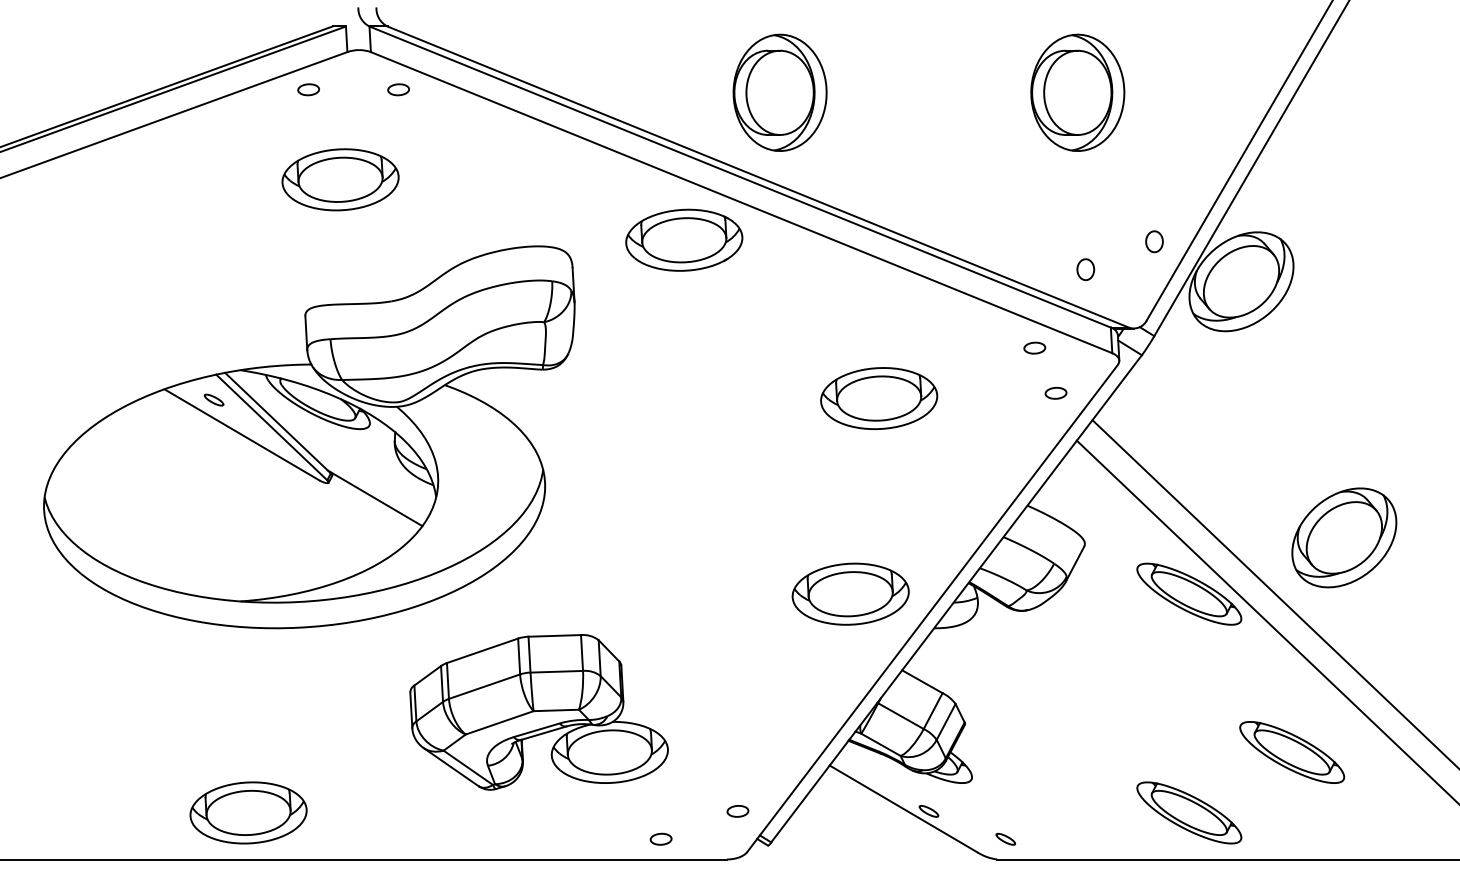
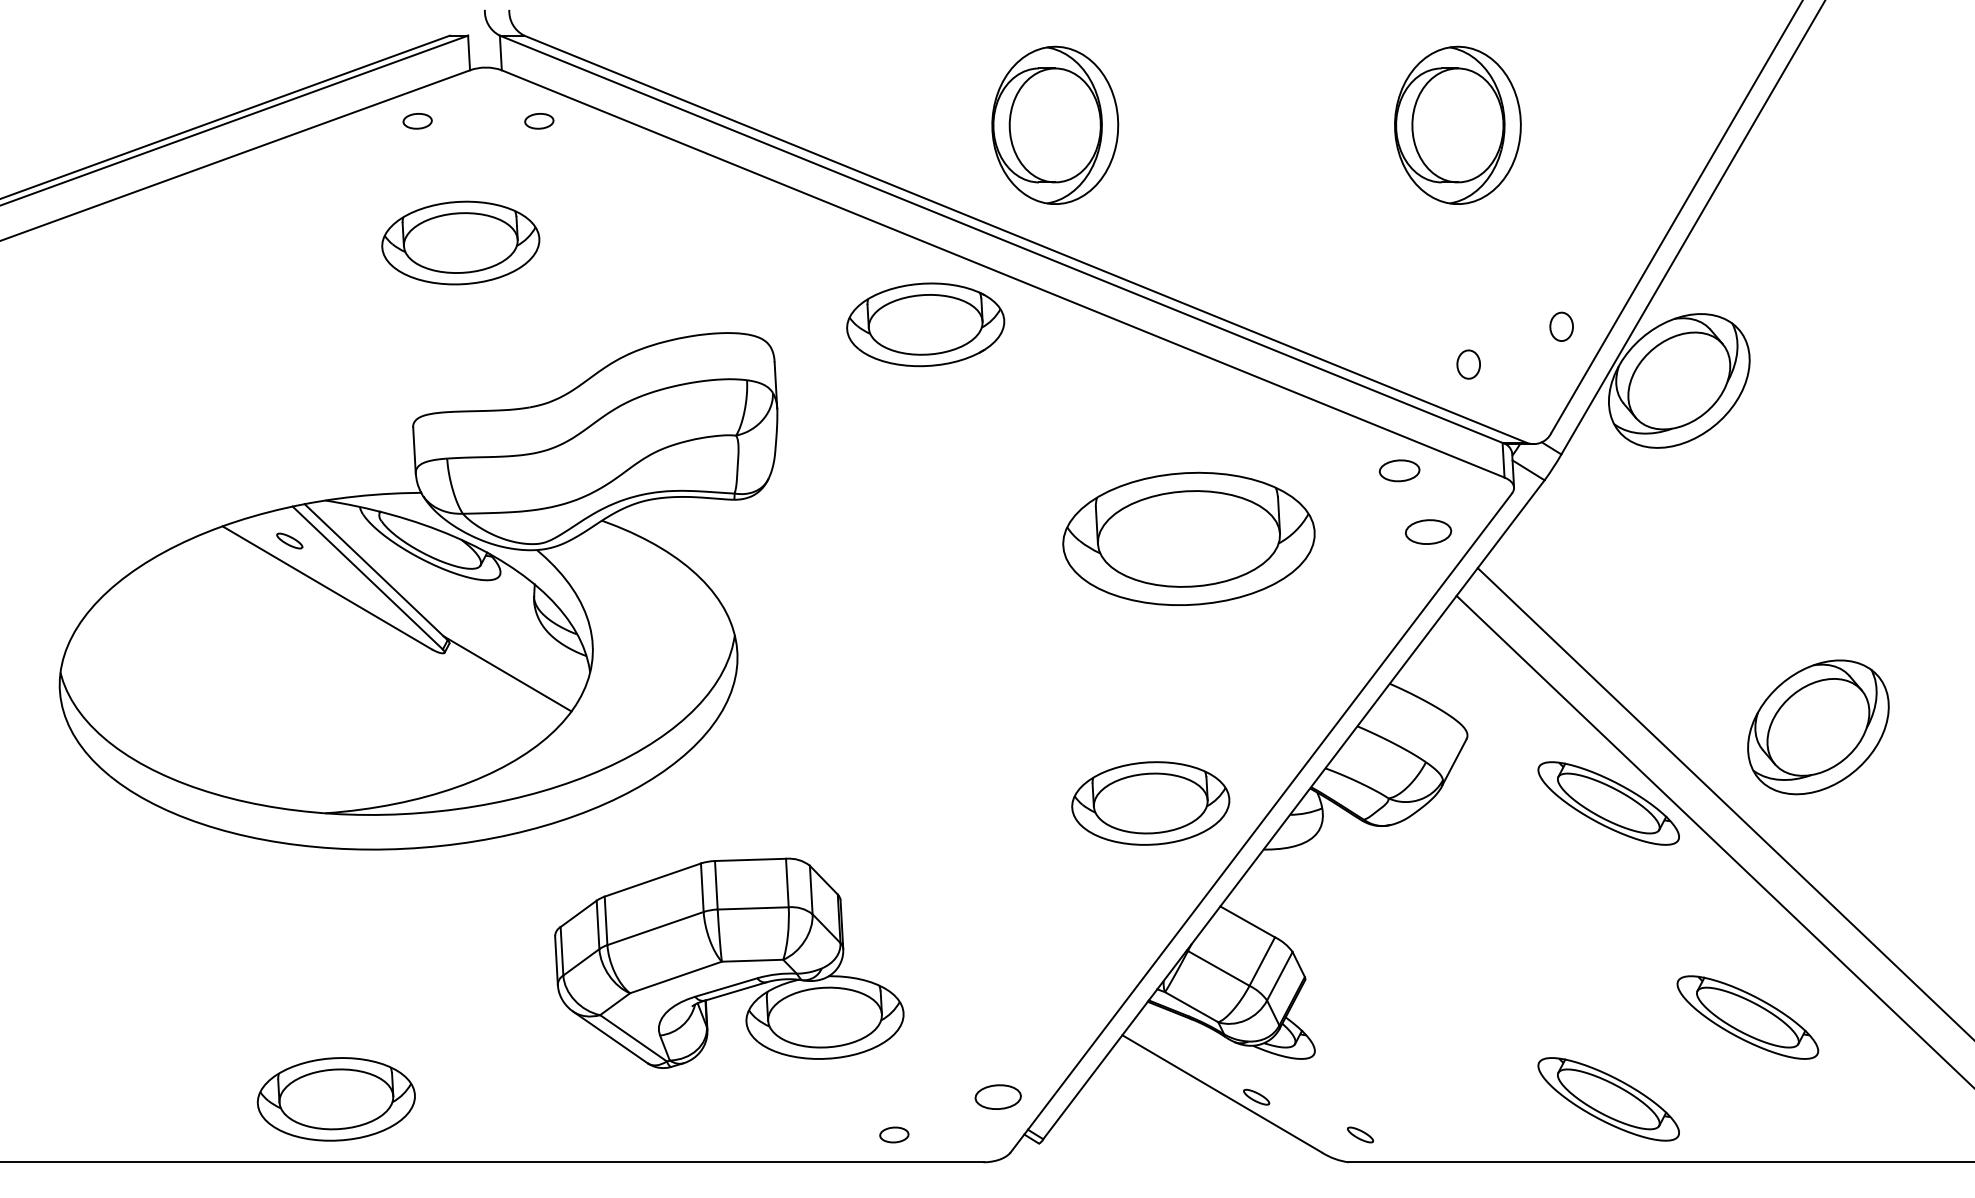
part: (1034, 347) -> (1399, 469), size x1.4
part: (1055, 392) -> (1427, 530), size x1.6
part: (879, 398) -> (1189, 538), size x1.6
part: (737, 811) -> (997, 1097), size x1.6

